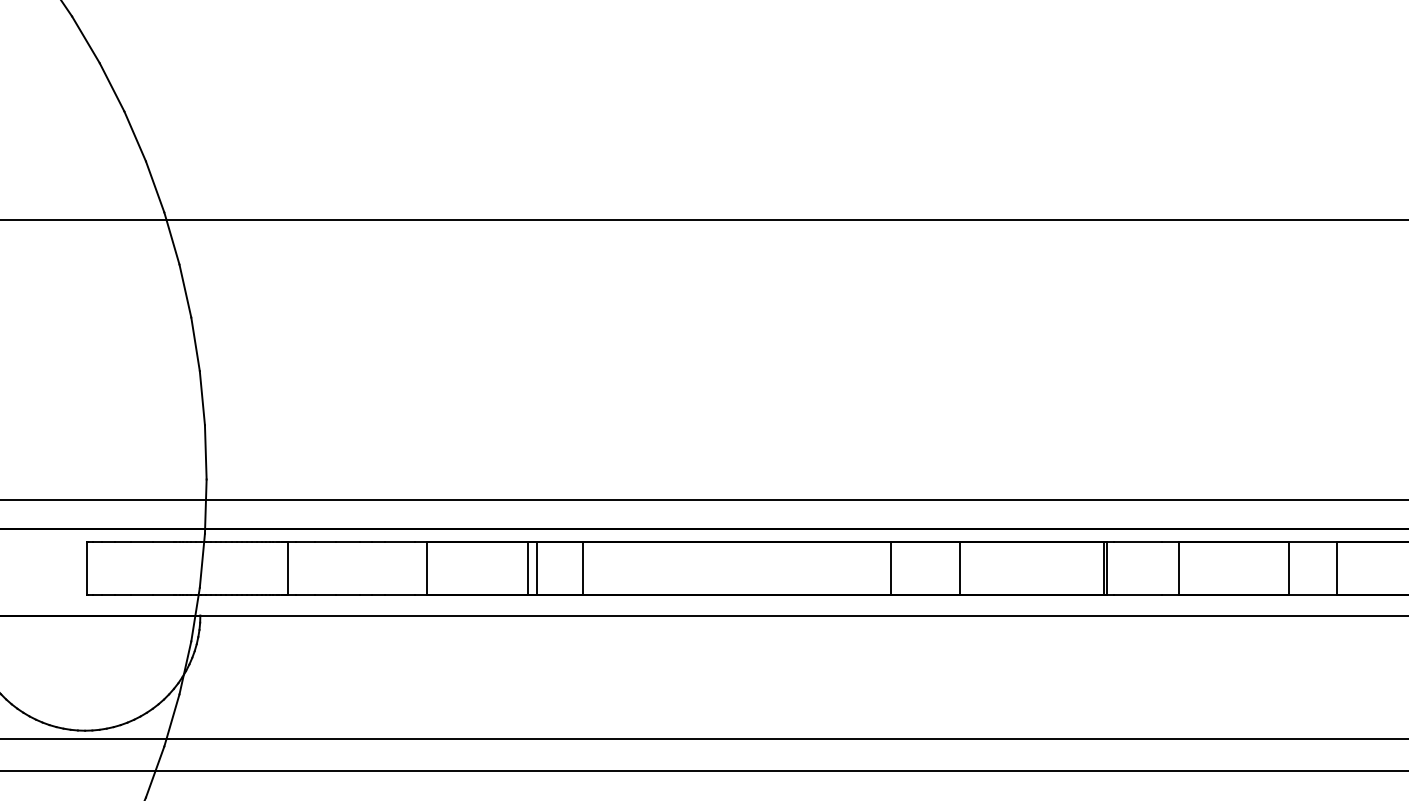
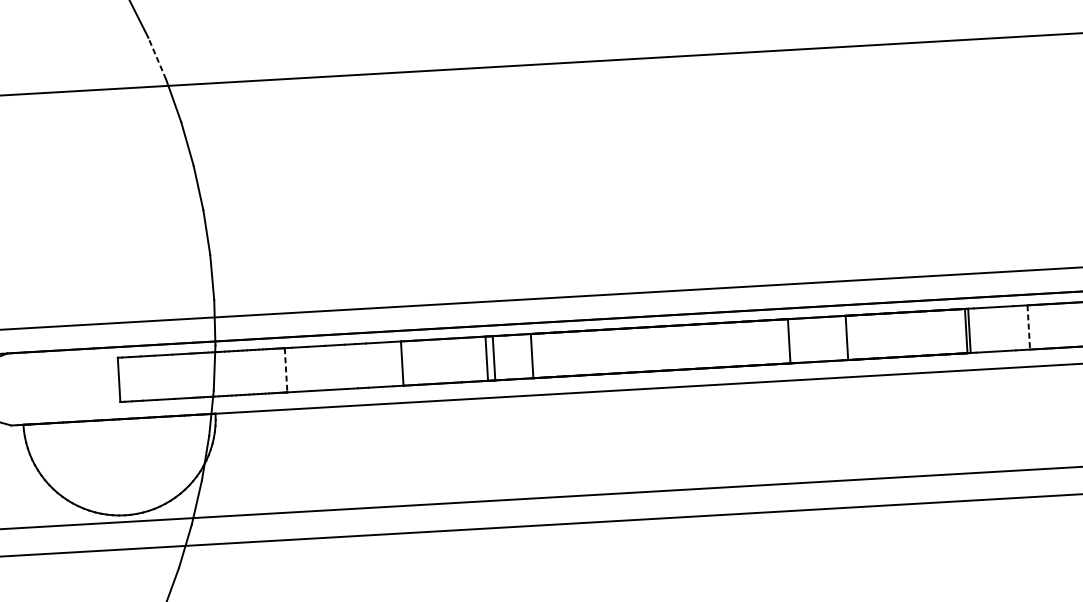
line: (154, 186) -> (156, 58), solid -> dashed
line: (287, 568) -> (285, 370), solid -> dashed
line: (1178, 568) -> (1028, 327), solid -> dashed

